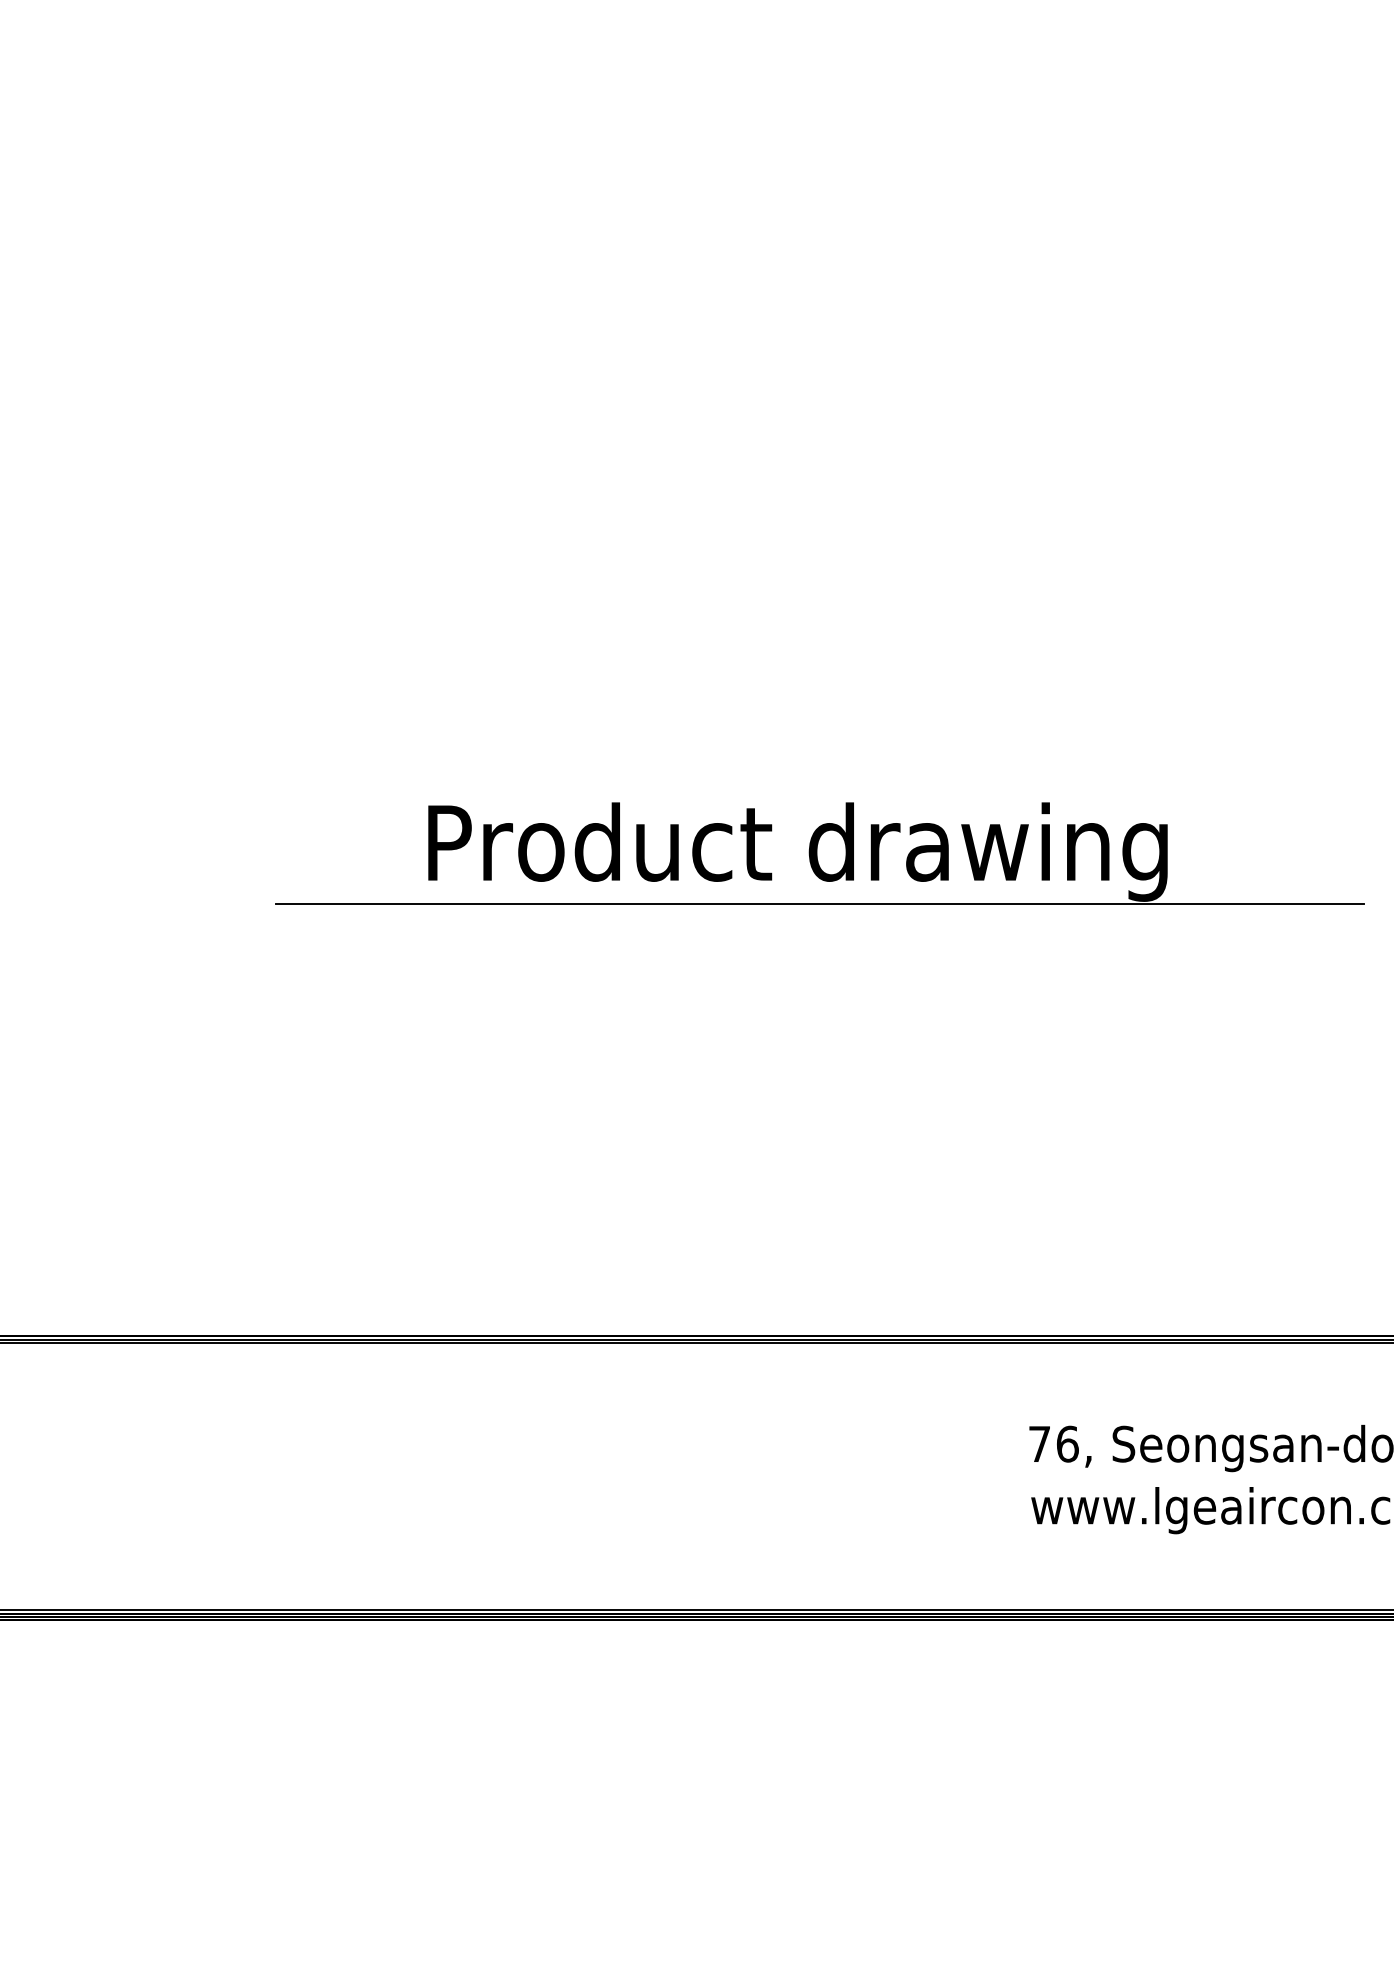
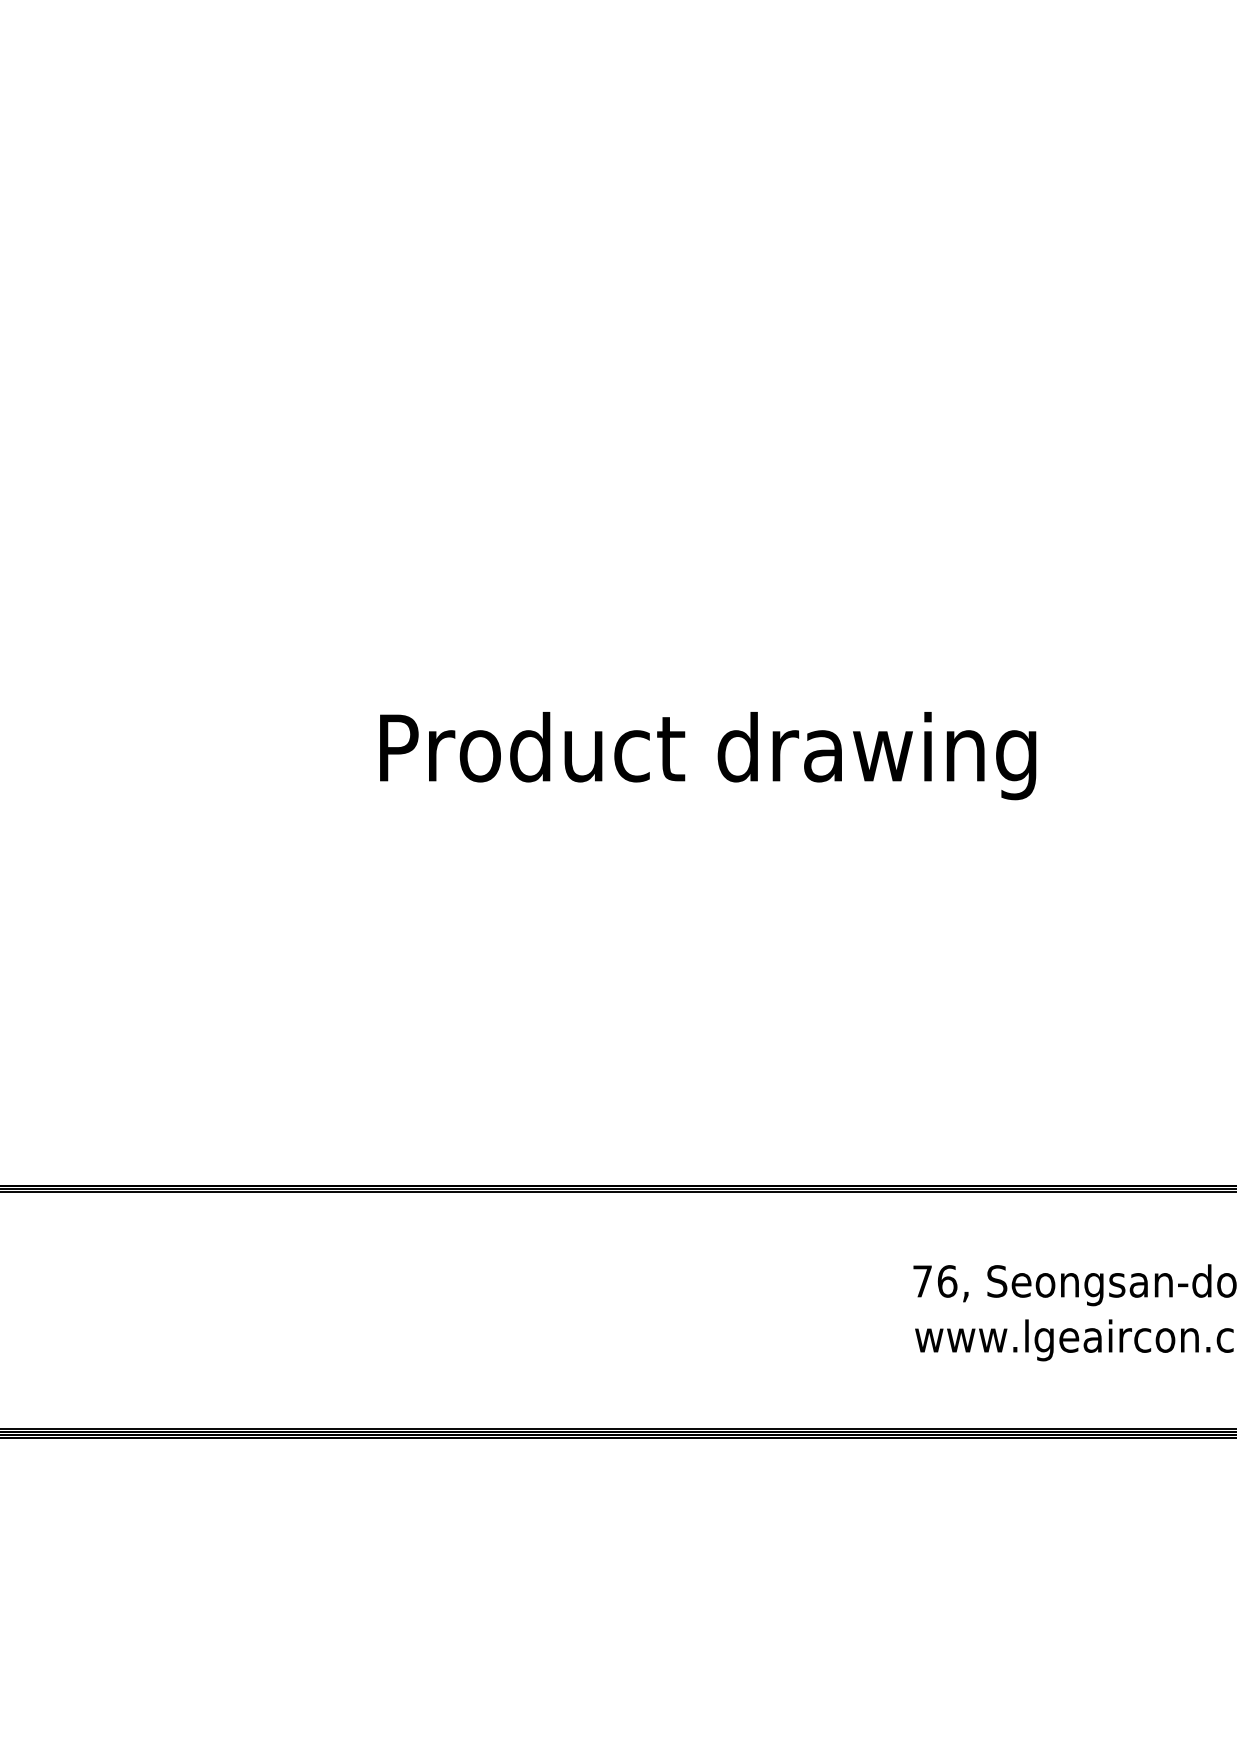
line: (820, 904) -> (728, 802), removed

